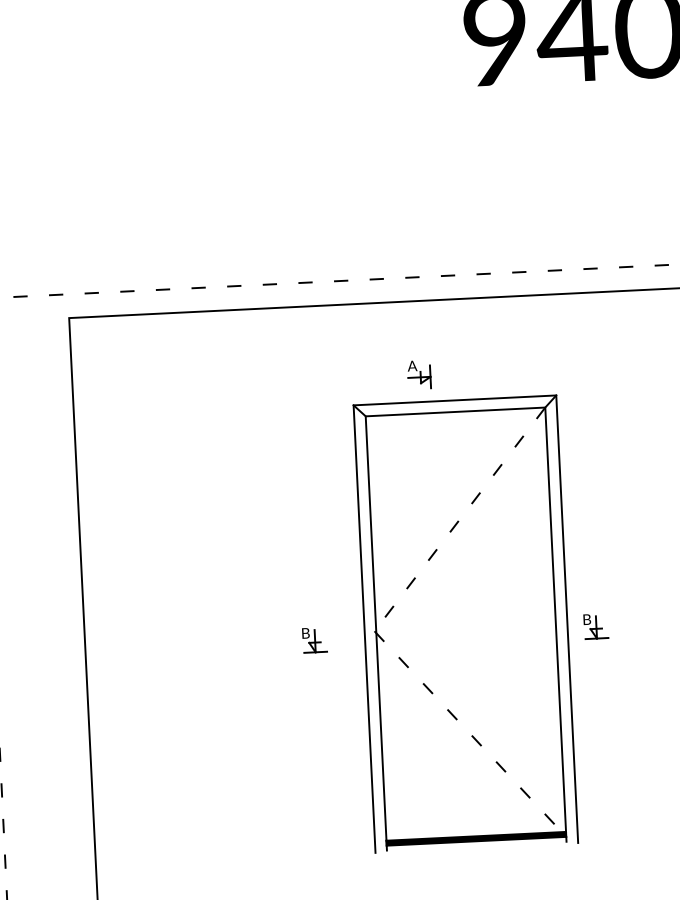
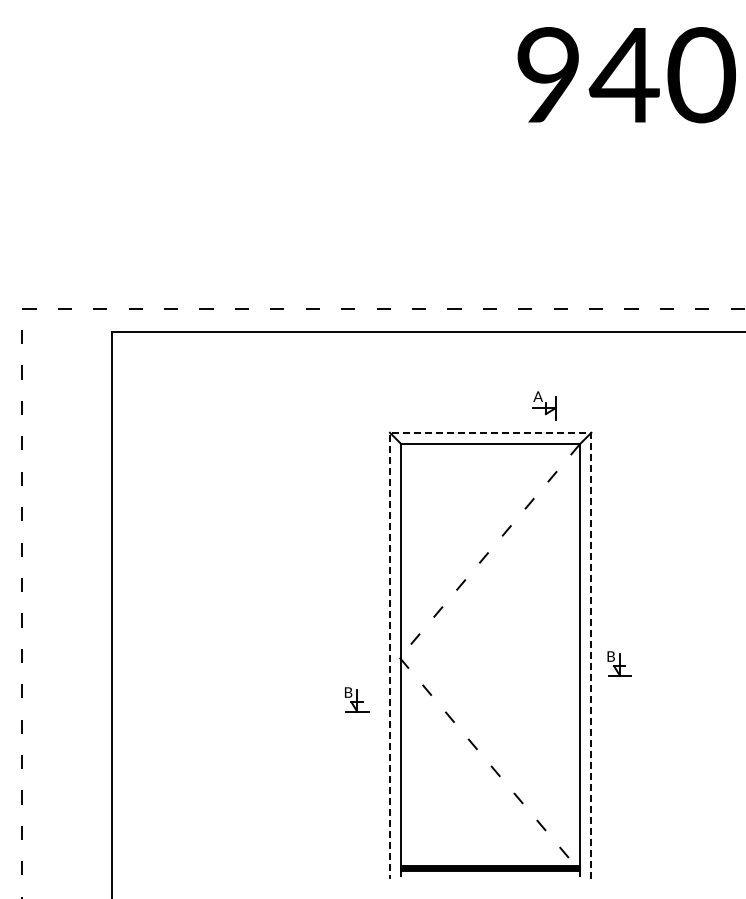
part: (419, 374) -> (544, 405), moved
line: (454, 400) -> (490, 432), solid -> dashed
part: (315, 639) -> (357, 699), moved

